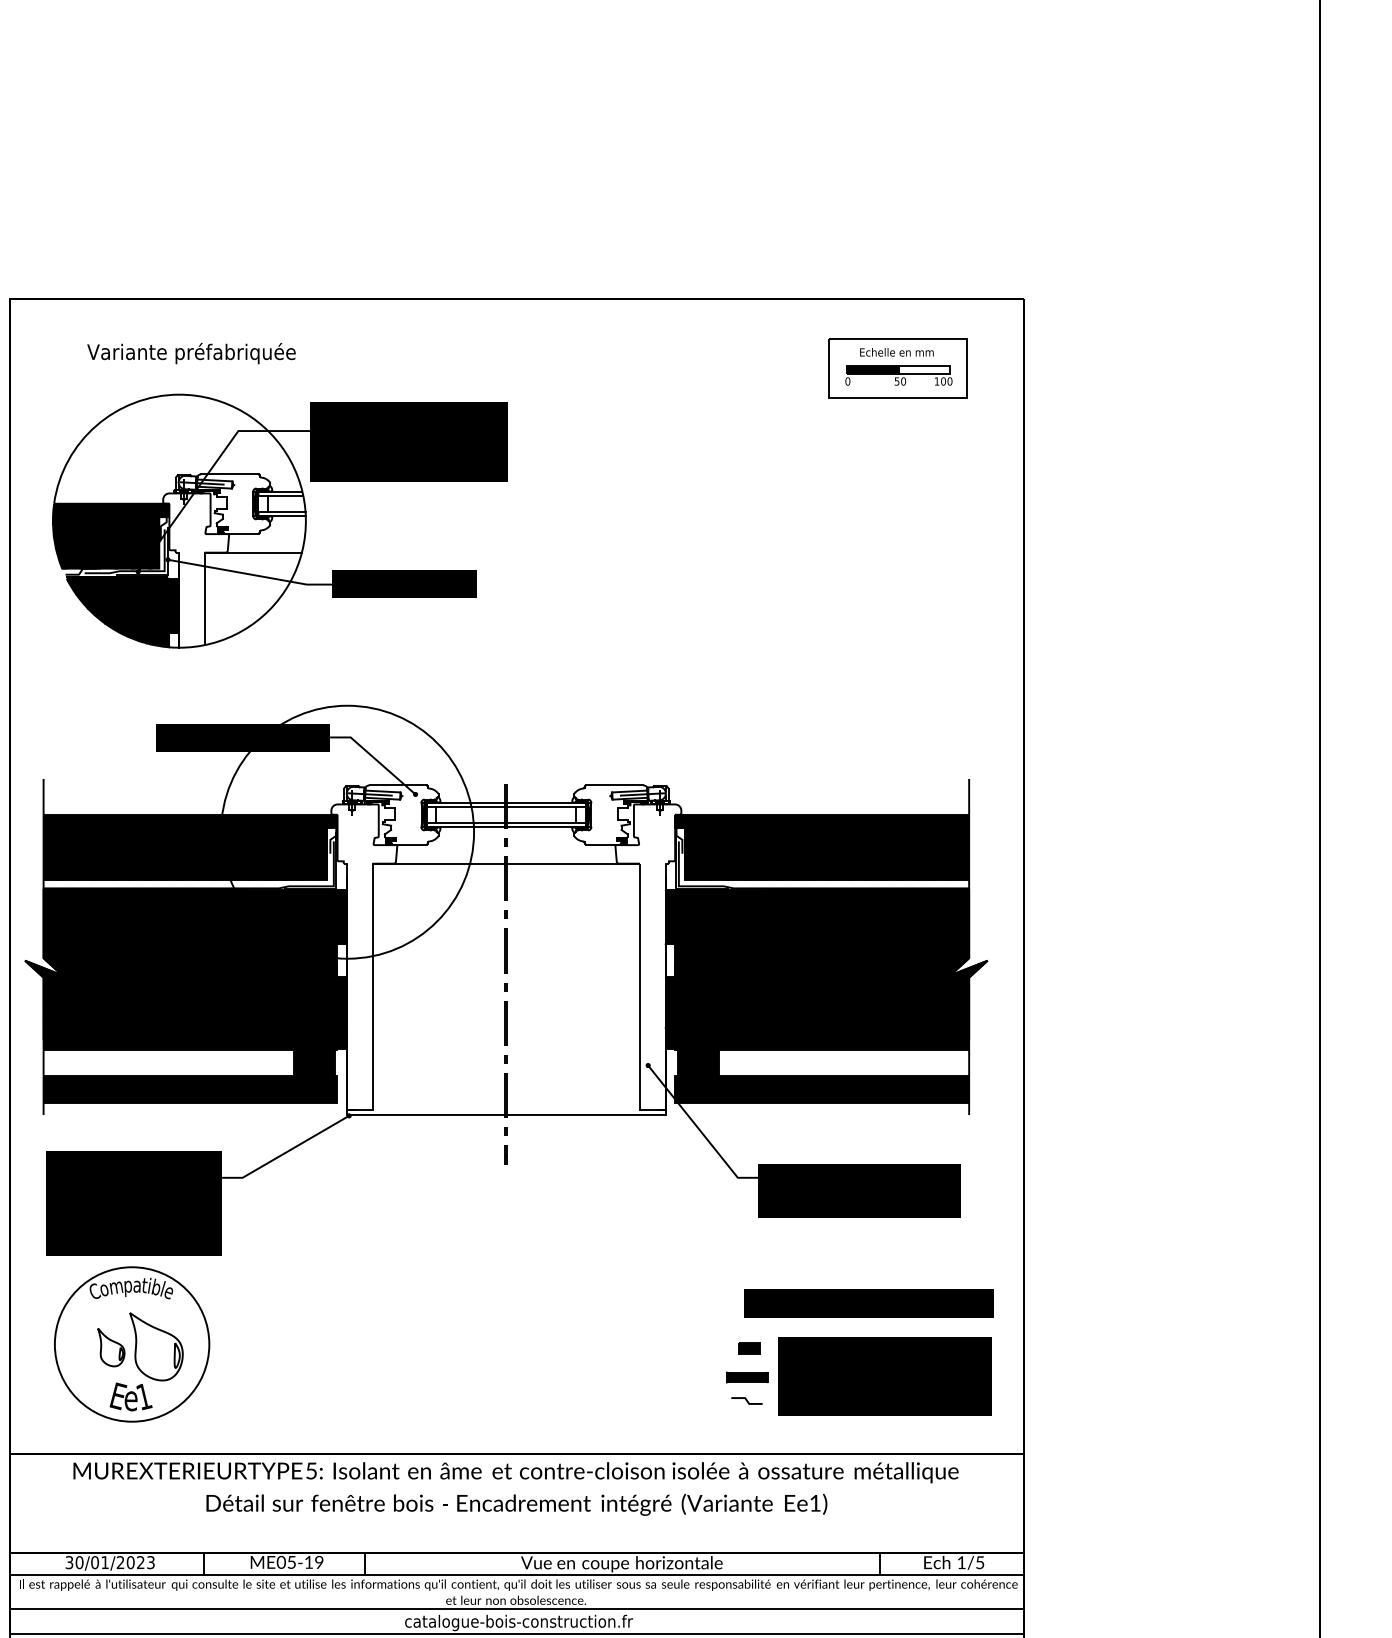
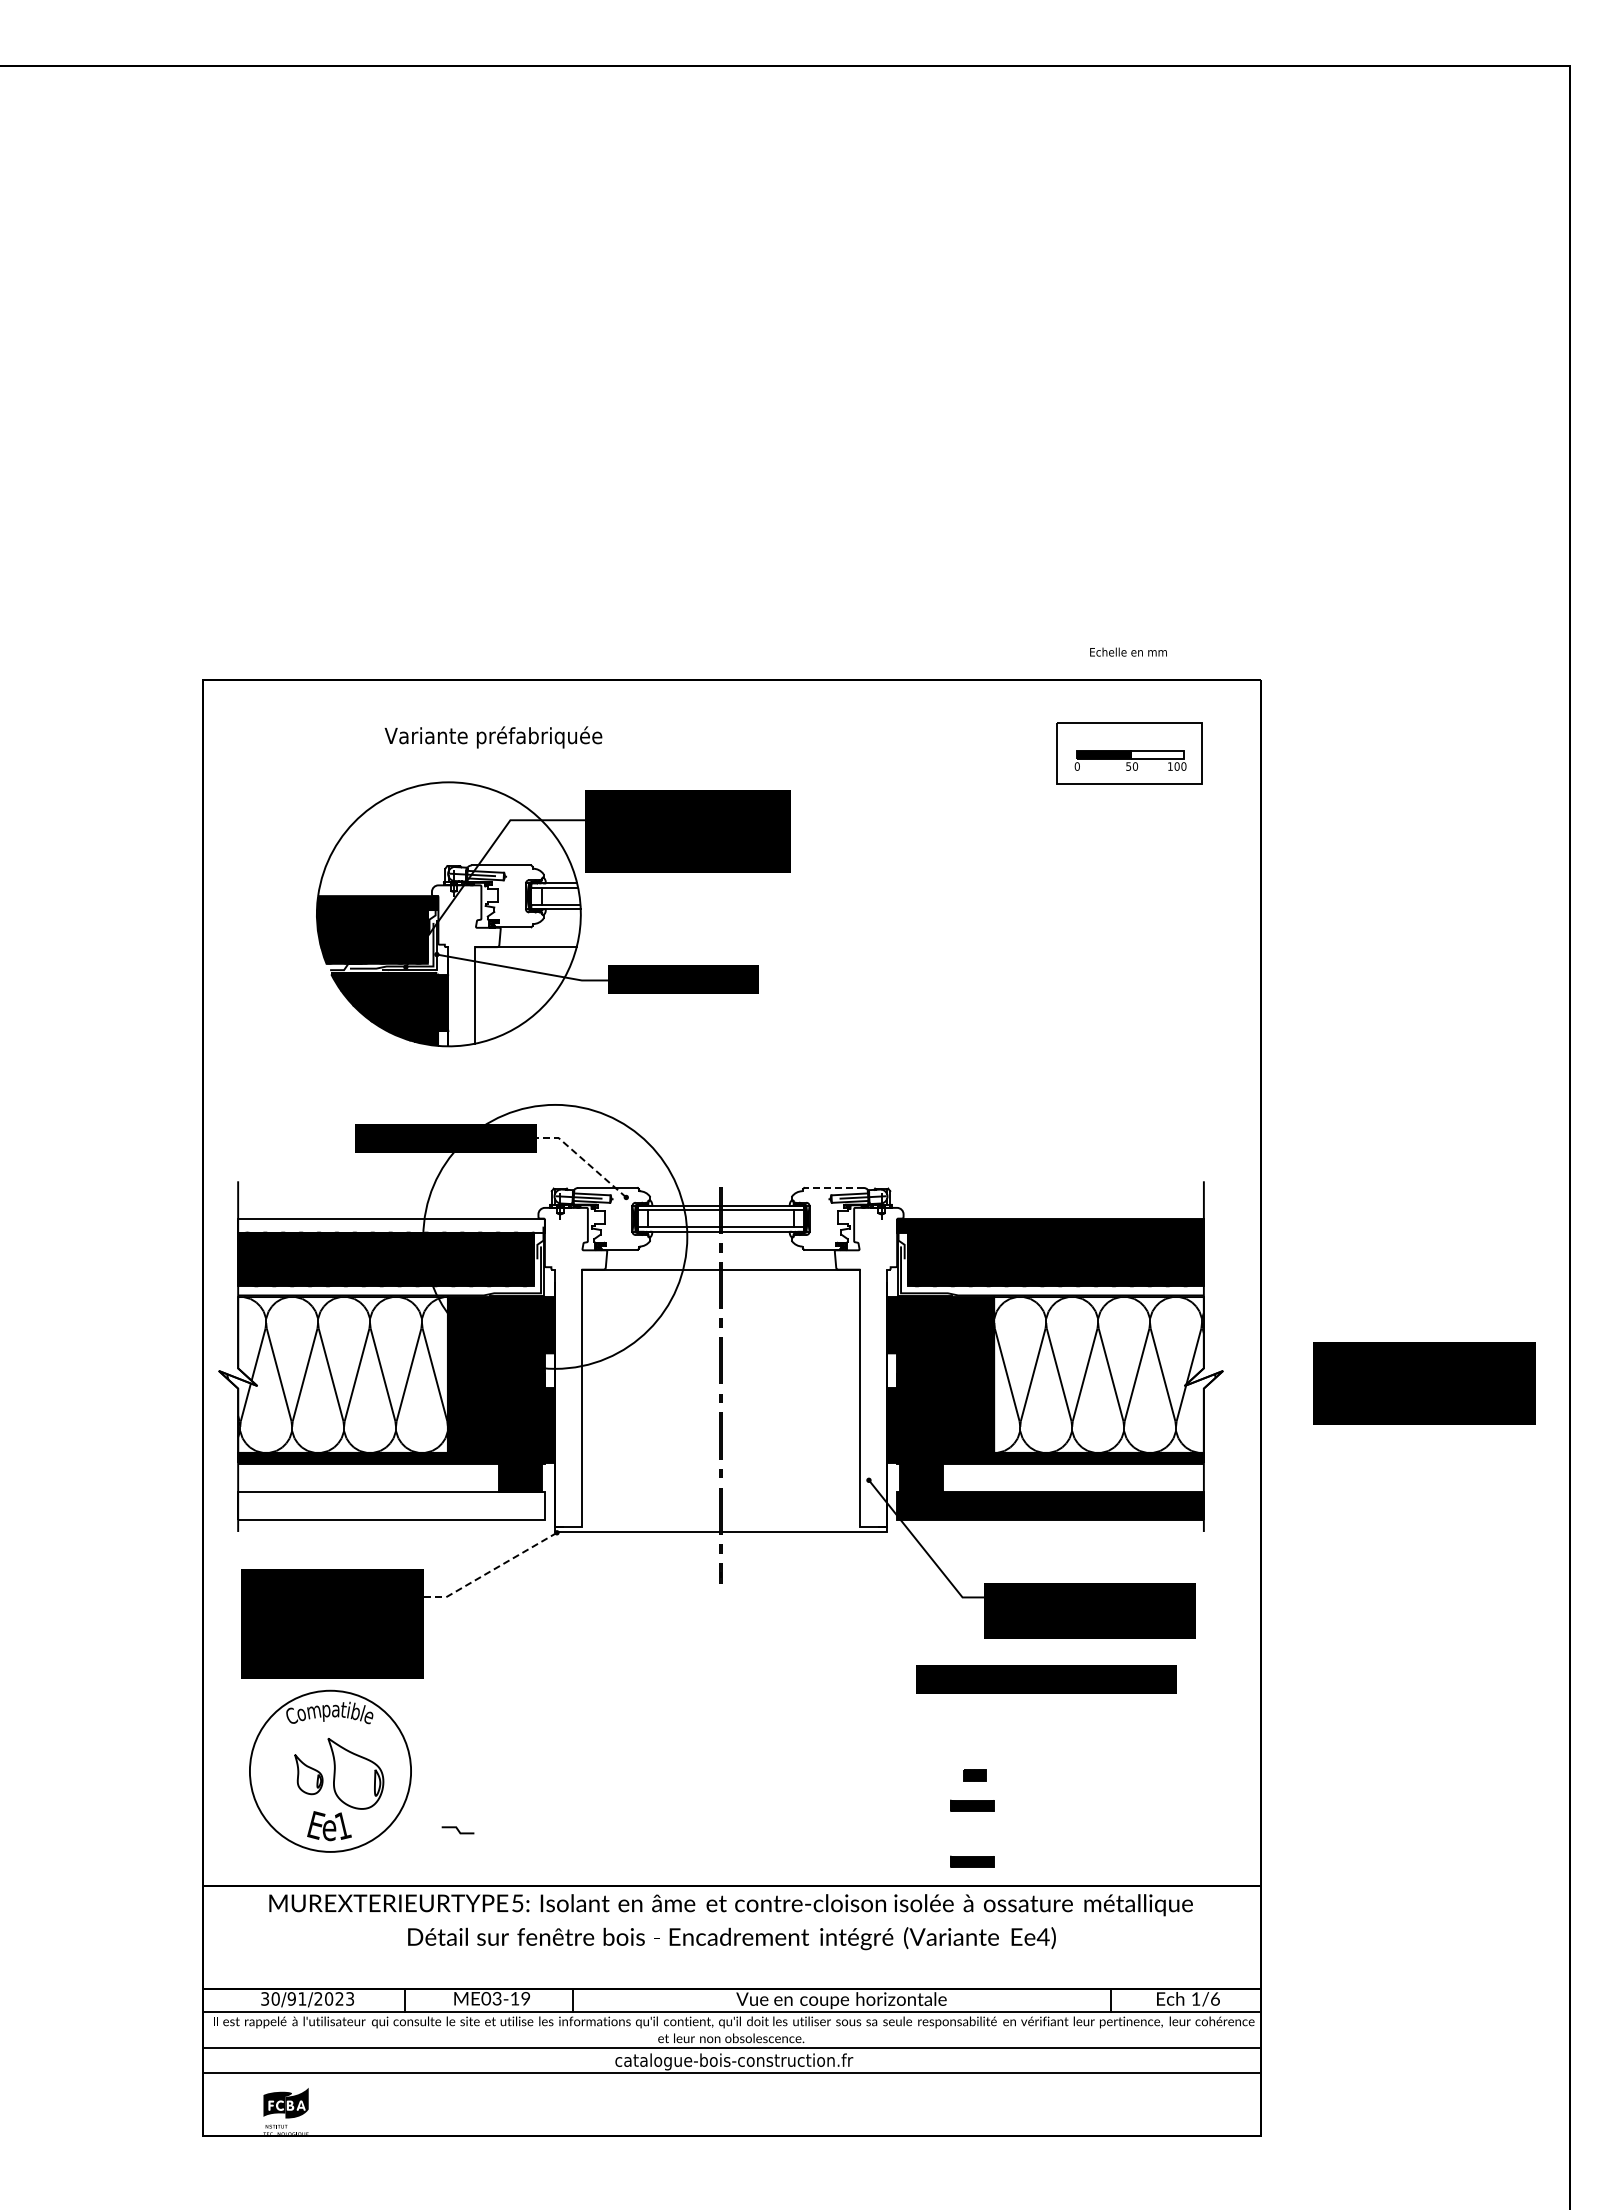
text: (896, 351) -> (1128, 651), moved
text: (191, 353) -> (493, 737), moved
part: (279, 521) -> (553, 914), moved
line: (374, 759) -> (583, 1160), solid -> dashed
line: (614, 785) -> (833, 1188), solid -> dashed
fill: (190, 821) -> (391, 1225), removed
fill: (134, 964) -> (332, 1374), removed
fill: (877, 964) -> (1108, 1374), removed
fill: (190, 1089) -> (391, 1505), removed
line: (286, 1151) -> (491, 1570), solid -> dashed
text: (869, 1303) -> (1046, 1679), moved
text: (885, 1376) -> (1424, 1383), moved
line: (746, 1401) -> (457, 1830), moved
part: (747, 1430) -> (972, 1861), added
text: (814, 1502) -> (1042, 1936), Ee1) -> Ee4)
text: (94, 1562) -> (291, 1998), 30/01/2023 -> 30/91/2023
text: (291, 1562) -> (496, 1998), \c16711848;ME05-19 -> \c16711848;ME03-19
text: (980, 1562) -> (1215, 1998), 1/5 -> 1/6

